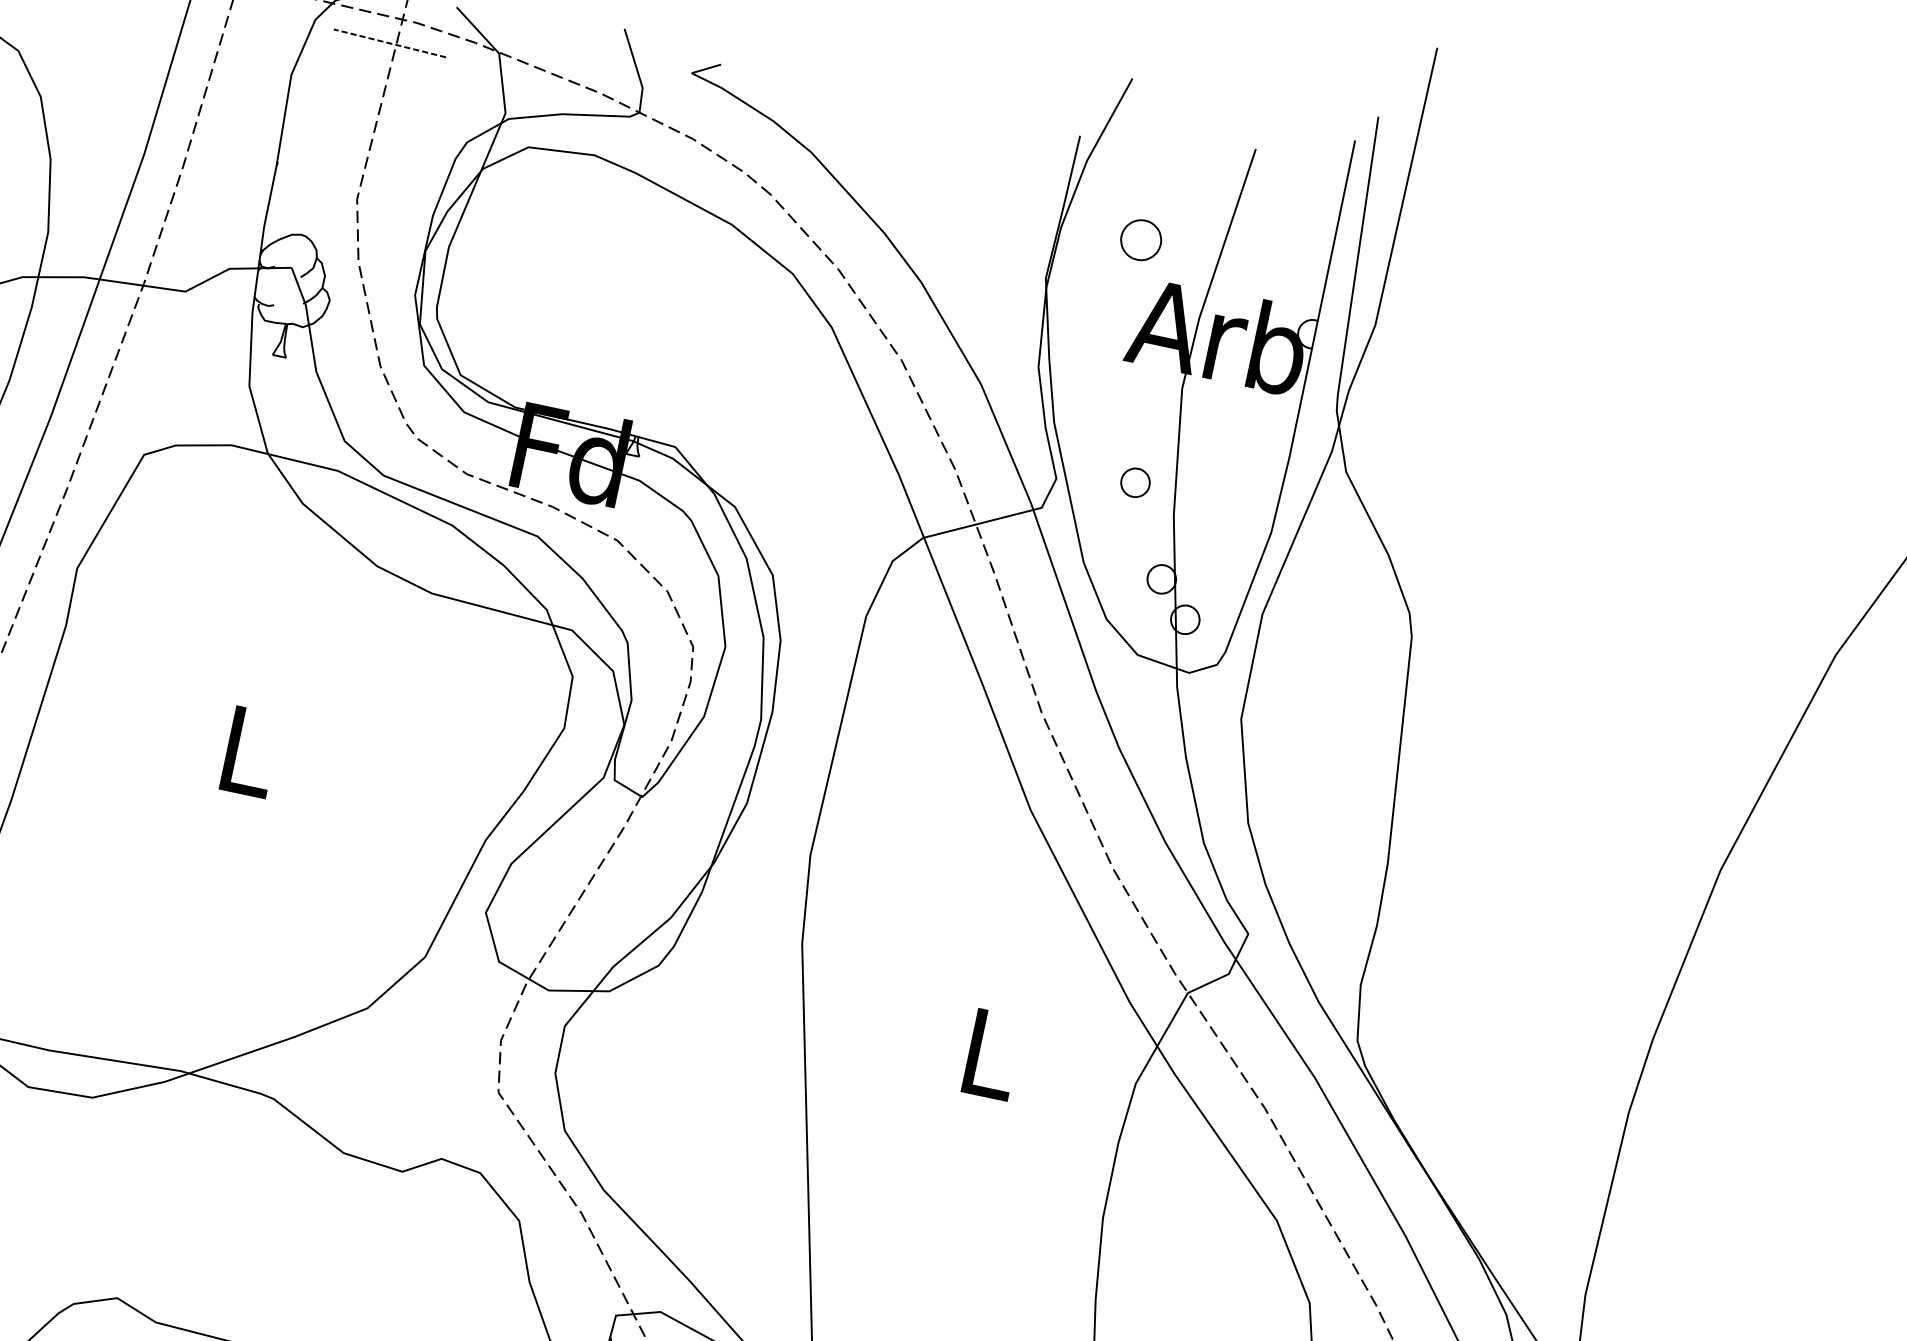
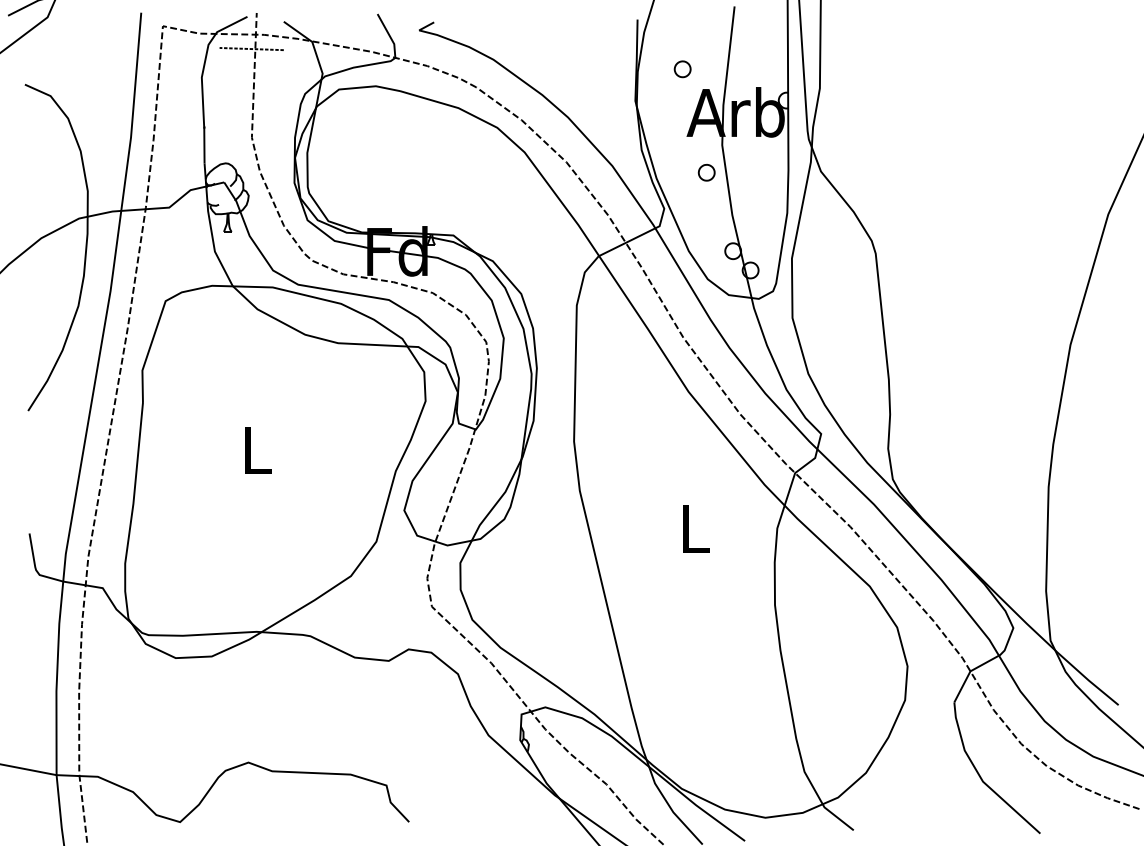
part: (1140, 240) -> (682, 69), size x0.71
part: (1135, 482) -> (706, 172), moved

